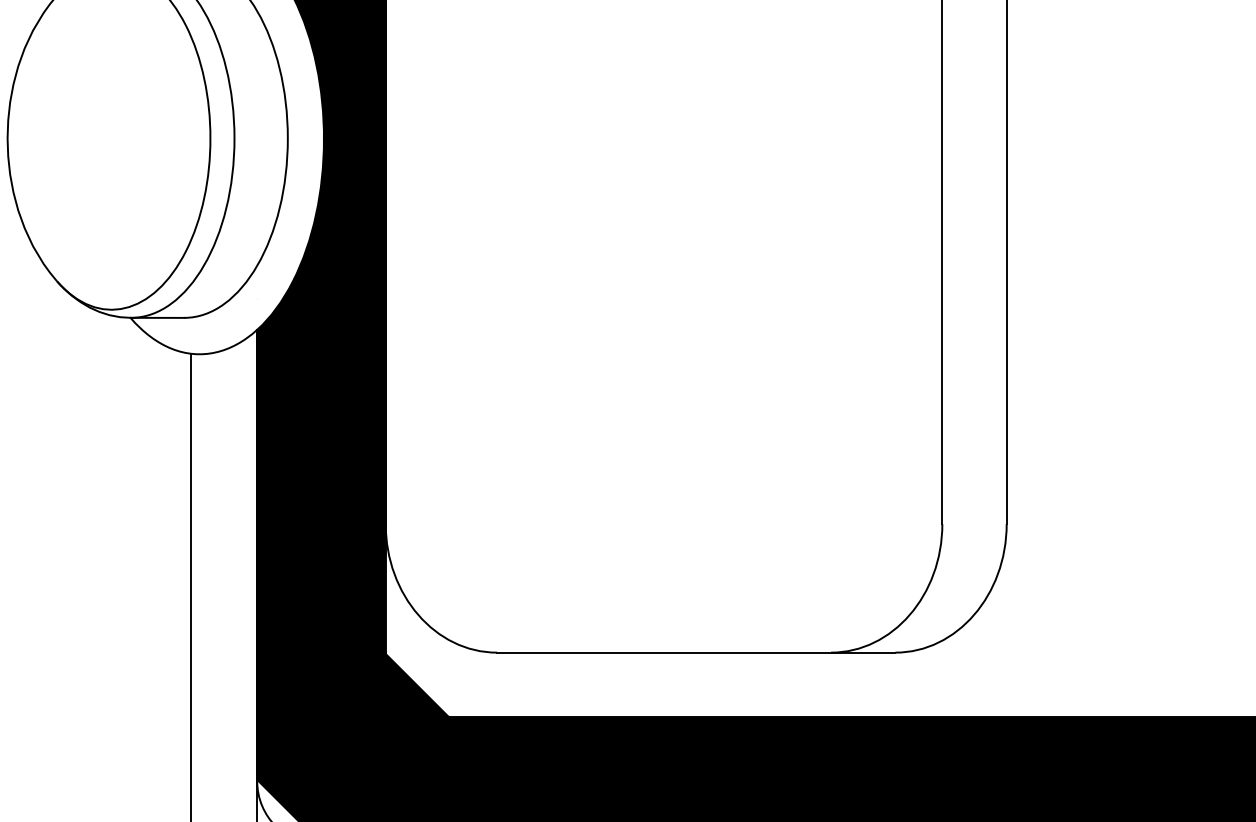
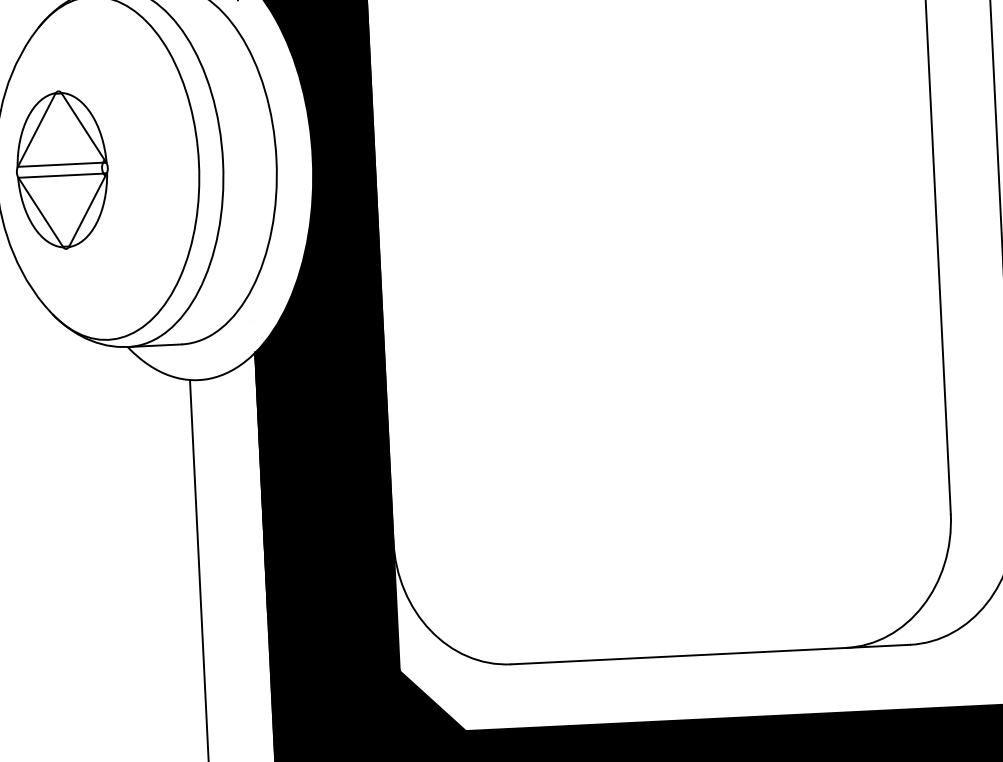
part: (73, 137) -> (61, 169), added

